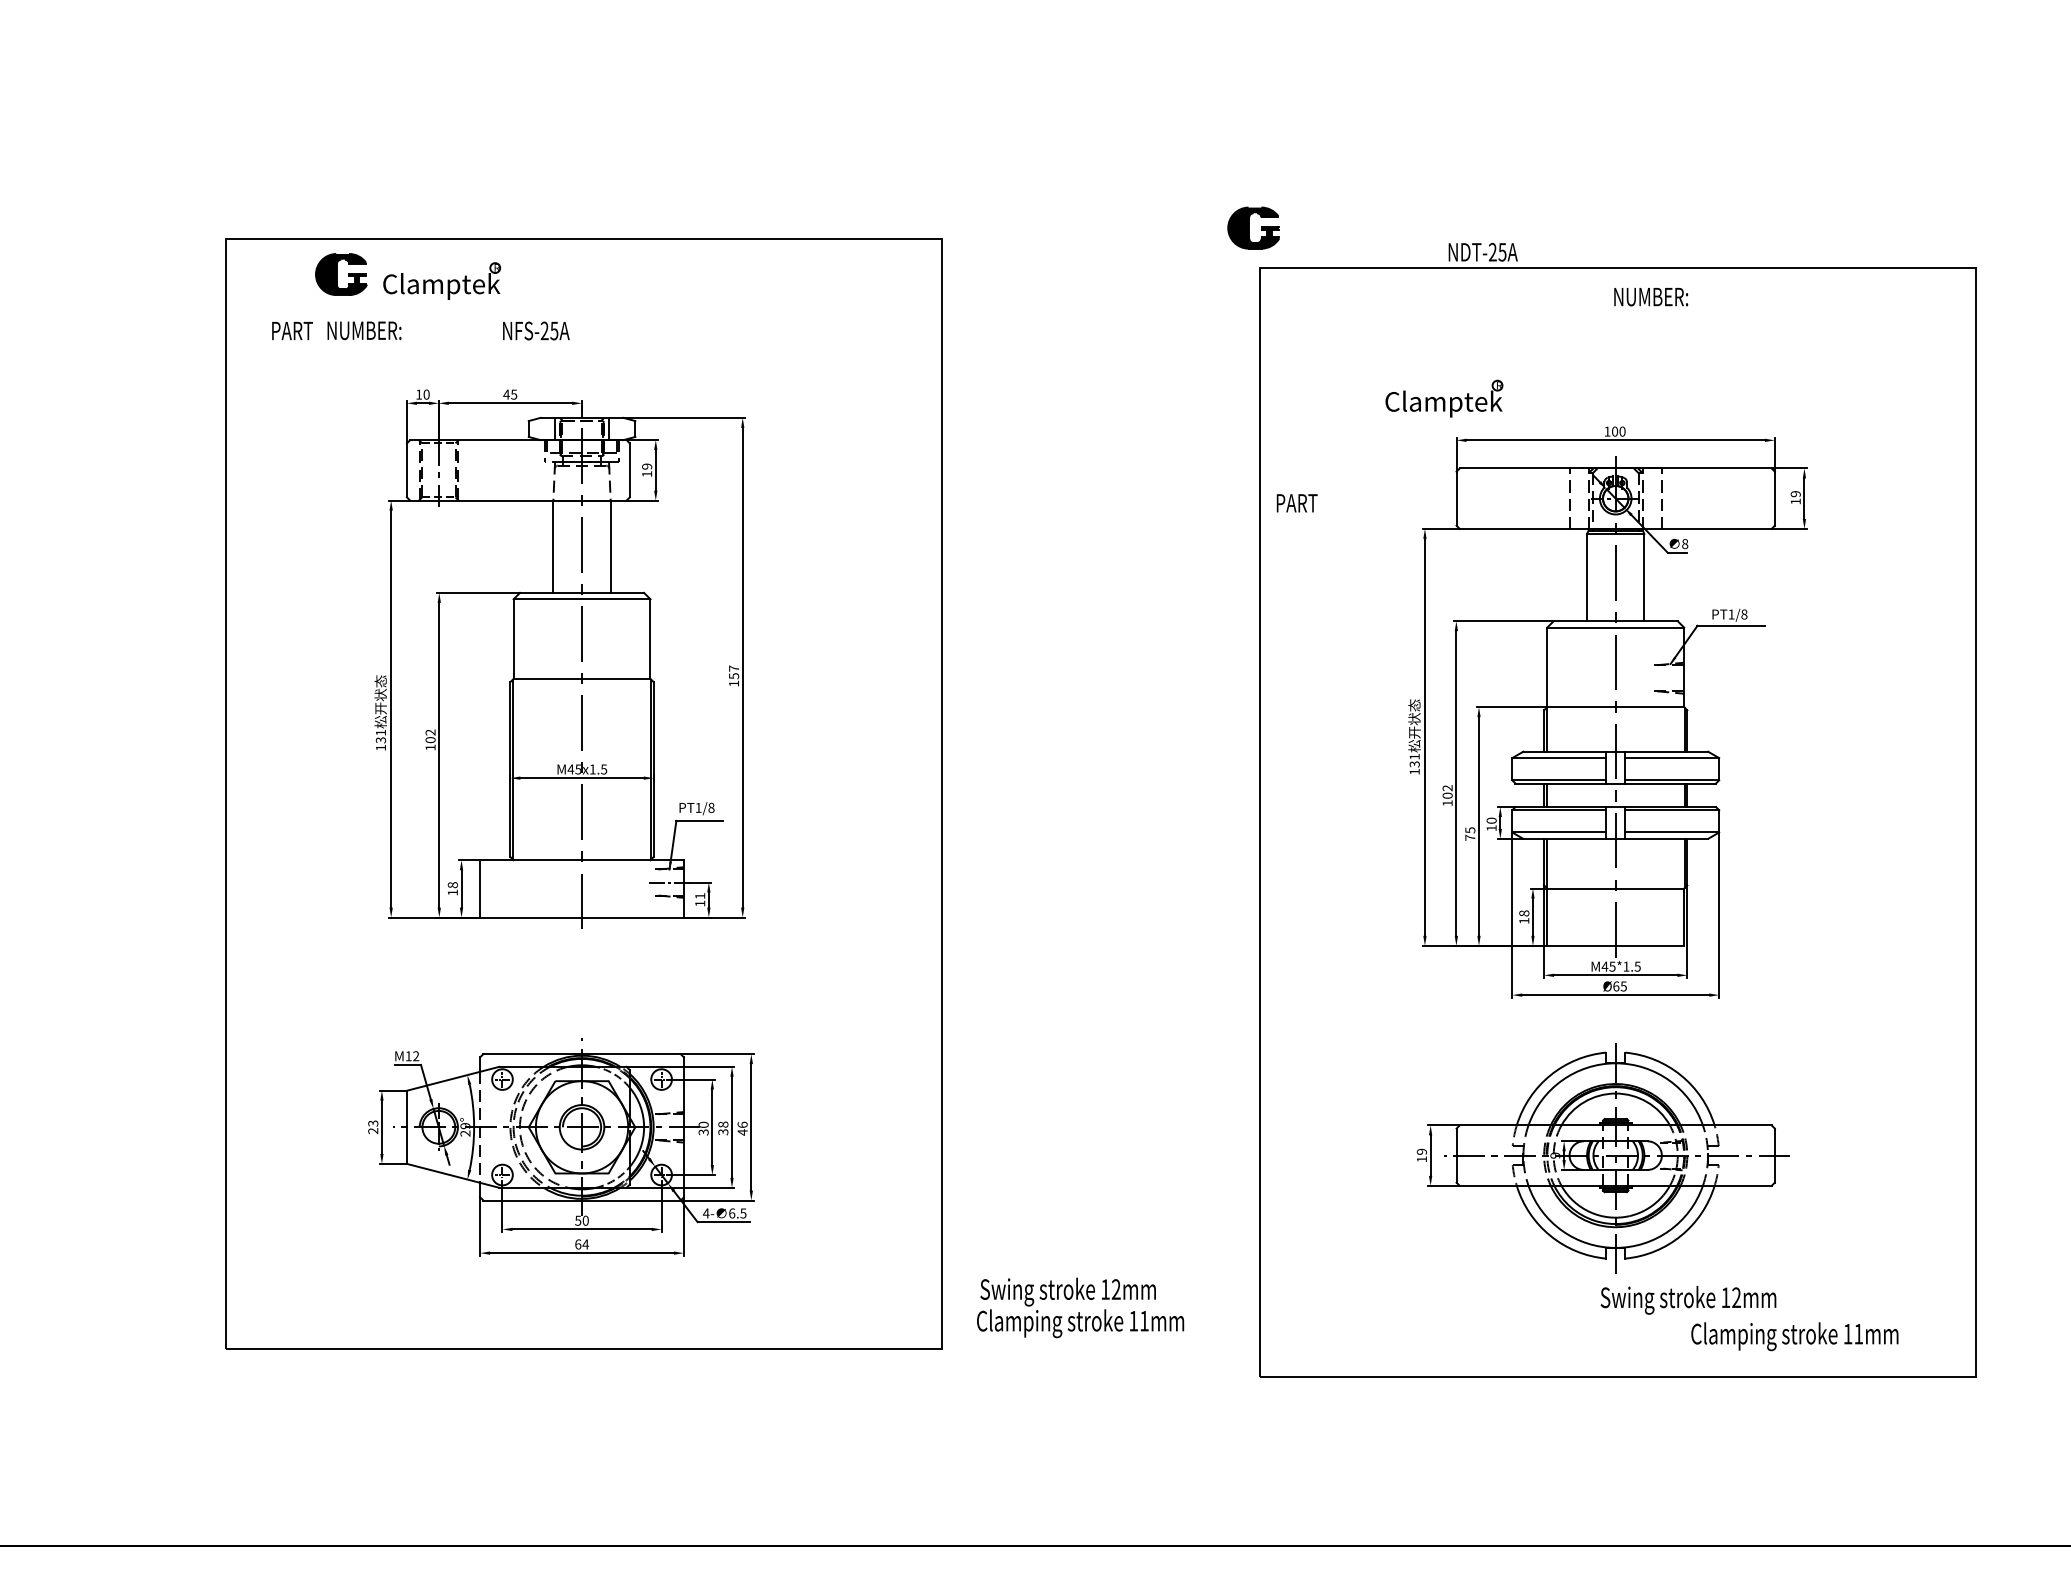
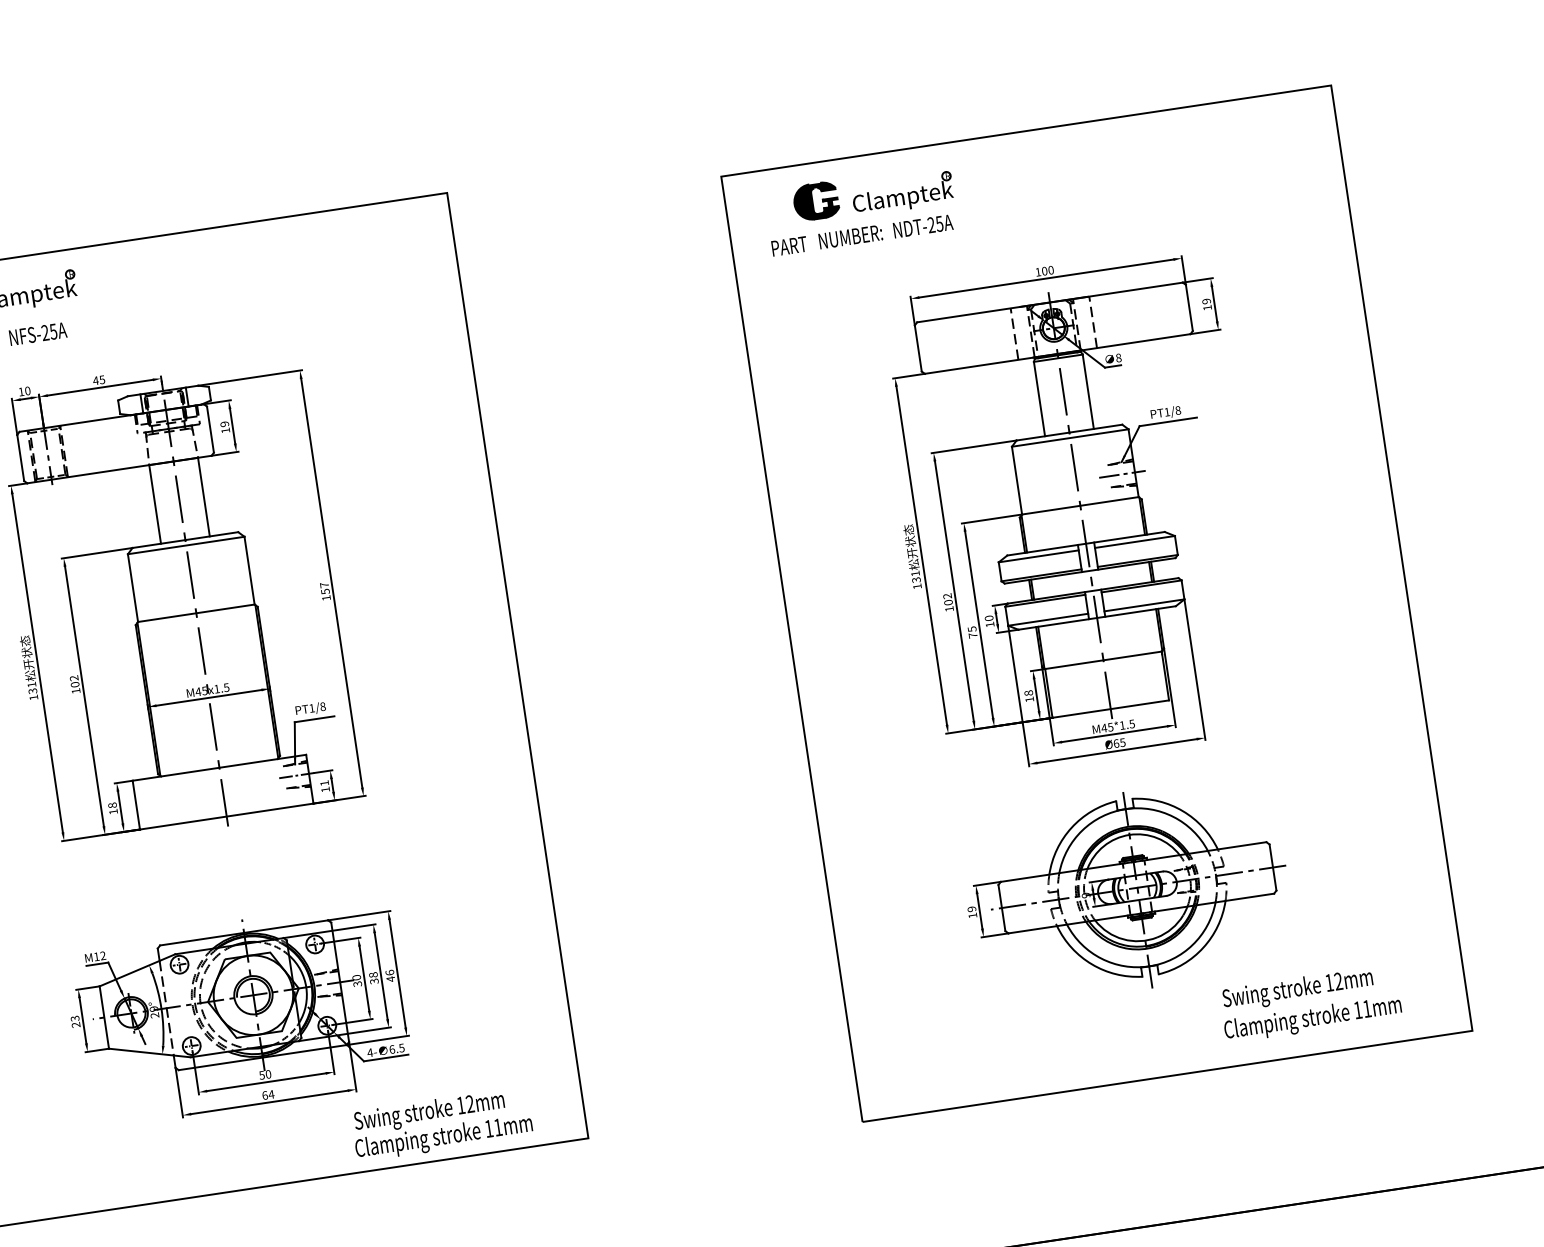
part: (1253, 227) -> (816, 200), moved
text: (1482, 252) -> (922, 226), moved
text: (1651, 297) -> (851, 237), moved
text: (536, 330) -> (38, 333), moved
part: (1444, 398) -> (902, 193), moved
text: (1296, 503) -> (788, 246), moved
line: (1669, 678) -> (1122, 474), added
text: (1688, 1300) -> (1297, 989), moved
text: (1080, 1307) -> (441, 1123), moved

